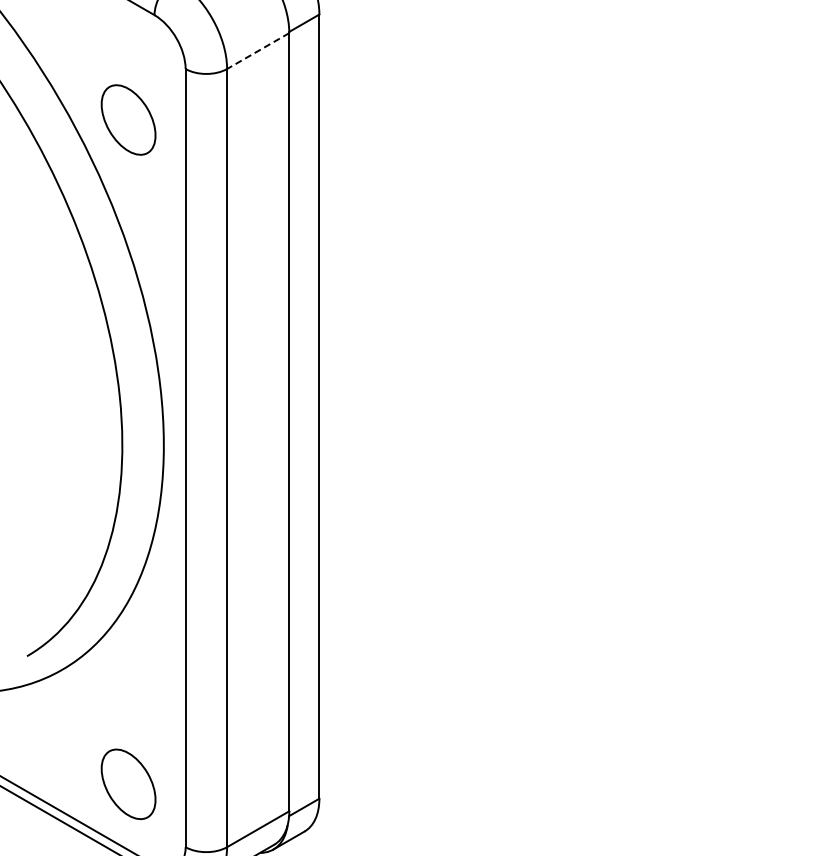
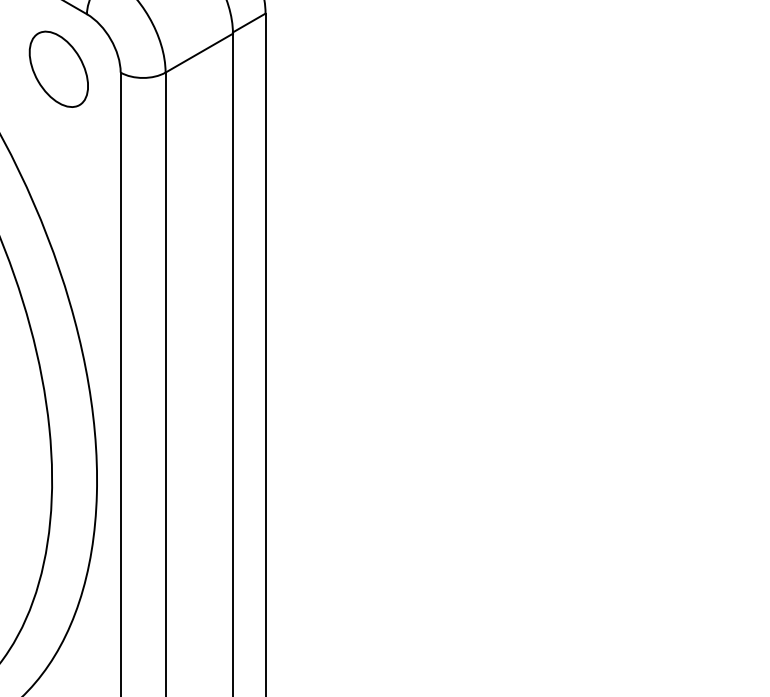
line: (258, 51) -> (199, 53), dashed -> solid
part: (128, 119) -> (58, 68), moved

